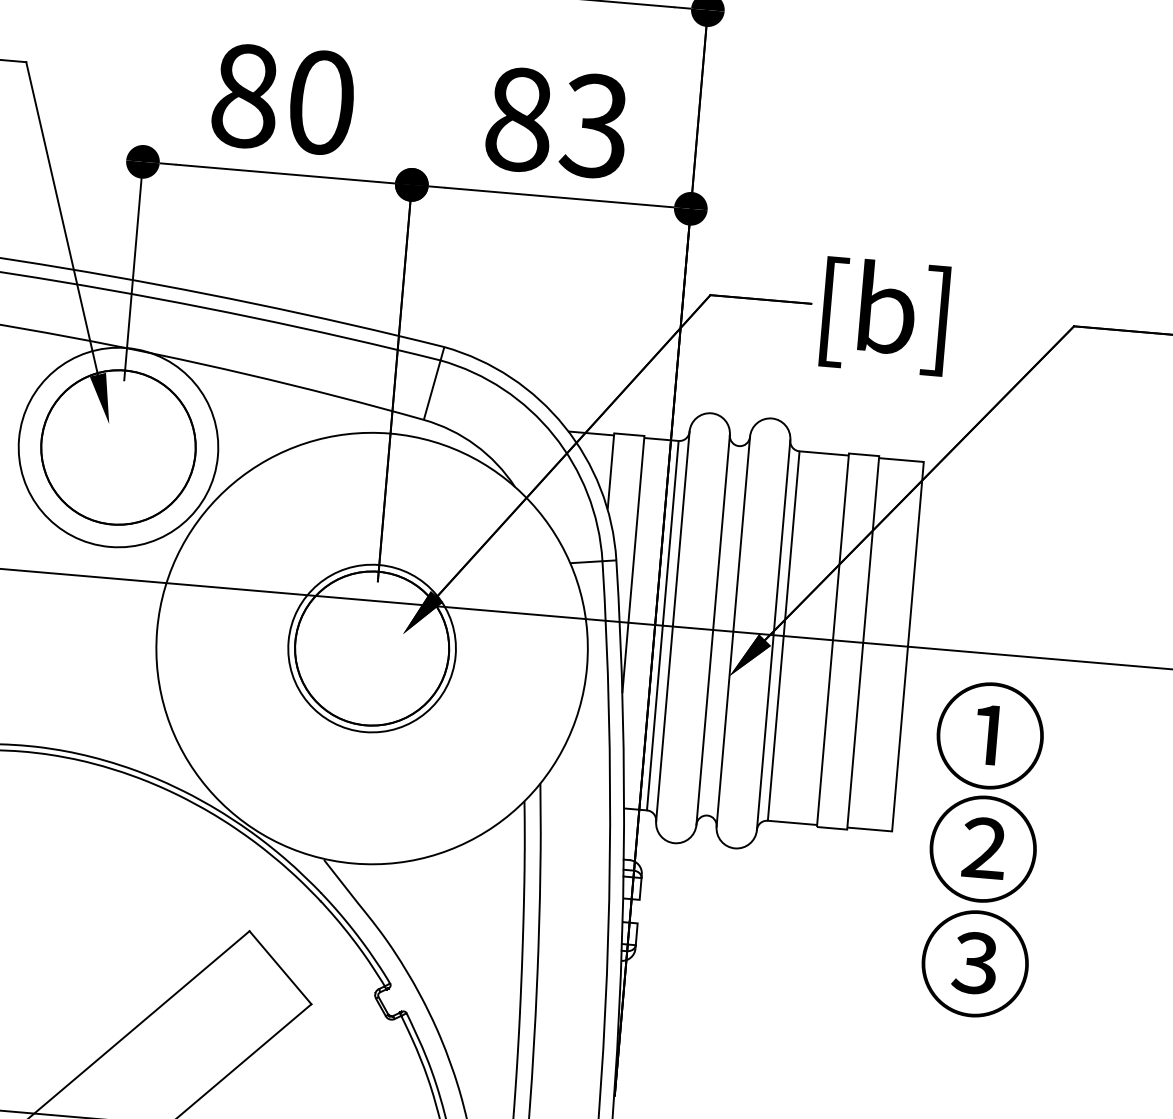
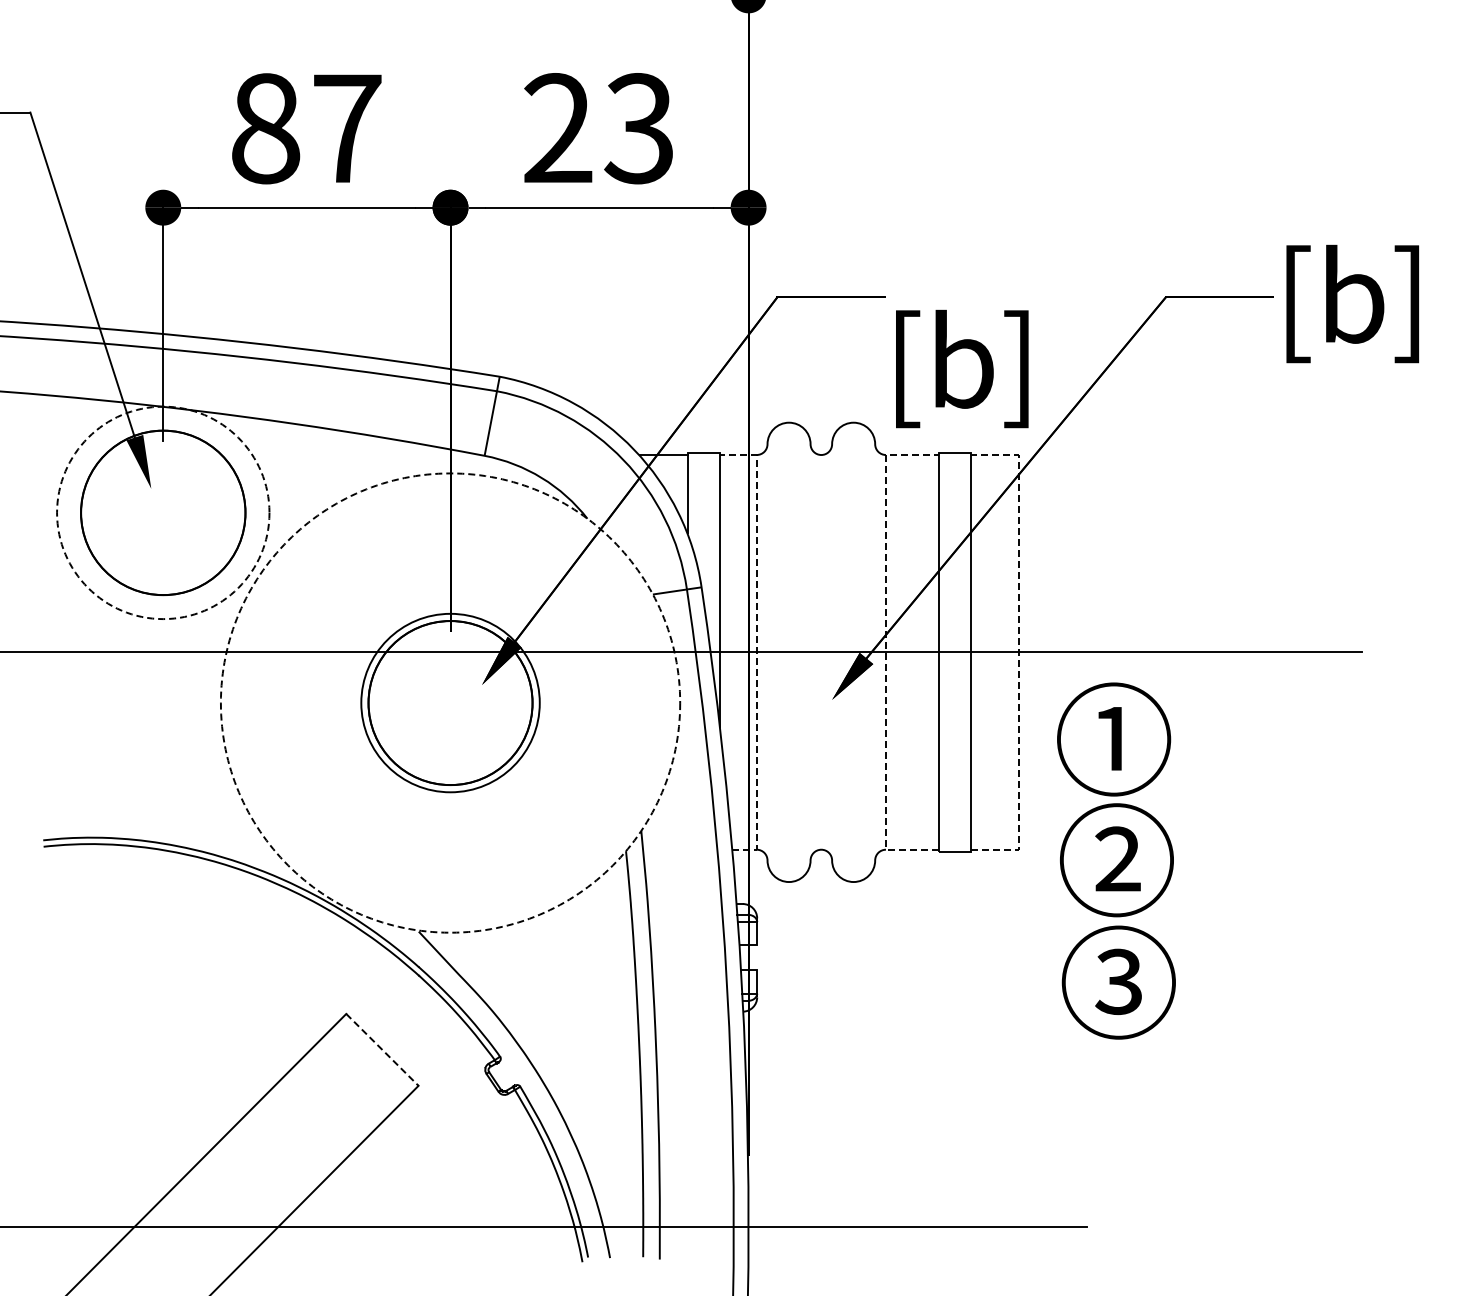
text: (321, 102) -> (347, 128), 80 -> 87
text: (519, 119) -> (558, 128), 83 -> 23
text: (885, 315) -> (962, 368), moved
circle: (118, 447) -> (163, 512), solid -> dashed
line: (663, 619) -> (756, 645), solid -> dashed
line: (672, 626) -> (767, 652), removed
line: (713, 630) -> (810, 652), removed
line: (733, 631) -> (832, 652), removed
line: (773, 635) -> (875, 652), removed
line: (783, 635) -> (885, 651), solid -> dashed
line: (907, 645) -> (1018, 651), solid -> dashed
circle: (372, 648) -> (450, 702), solid -> dashed
line: (280, 967) -> (382, 1049), solid -> dashed

